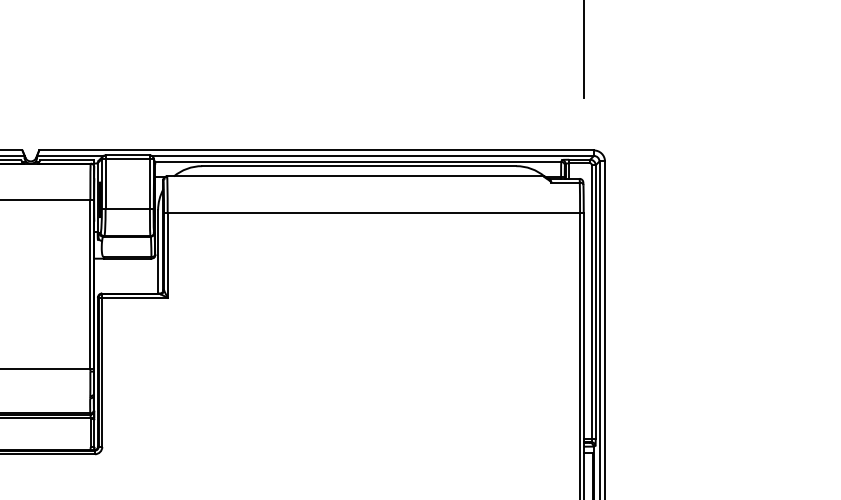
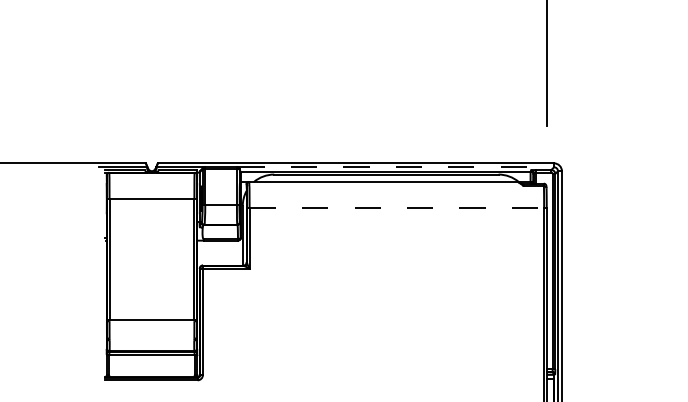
line: (373, 156) -> (396, 167), solid -> dashed
line: (374, 213) -> (397, 208), solid -> dashed

